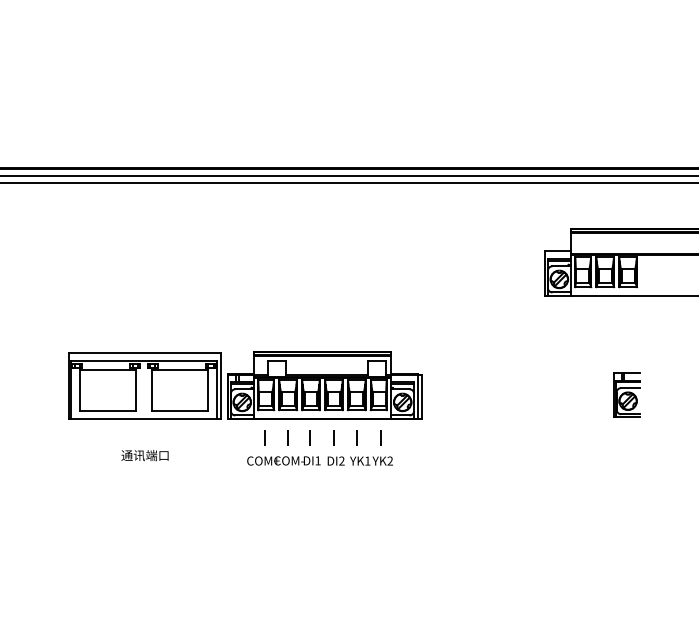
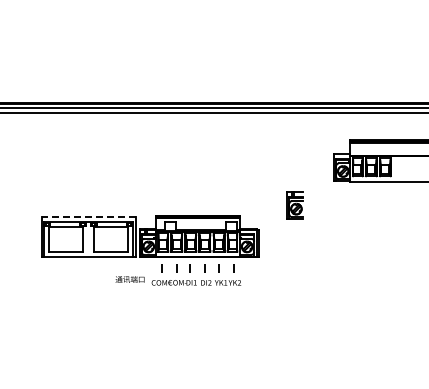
line: (145, 352) -> (89, 216), solid -> dashed
part: (625, 395) -> (294, 205), moved
text: (144, 455) -> (129, 279), moved

